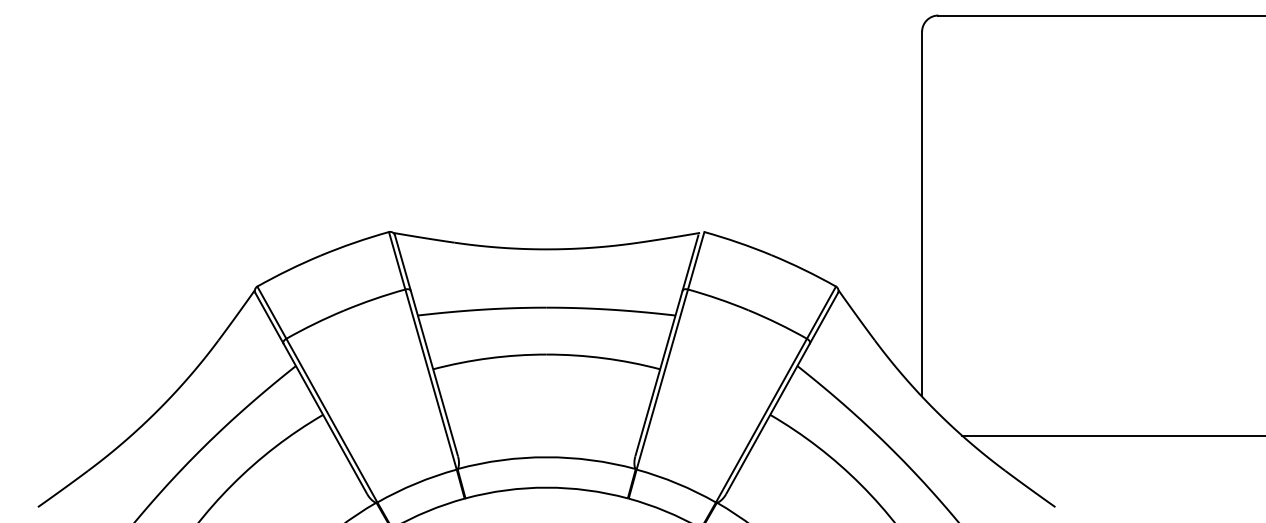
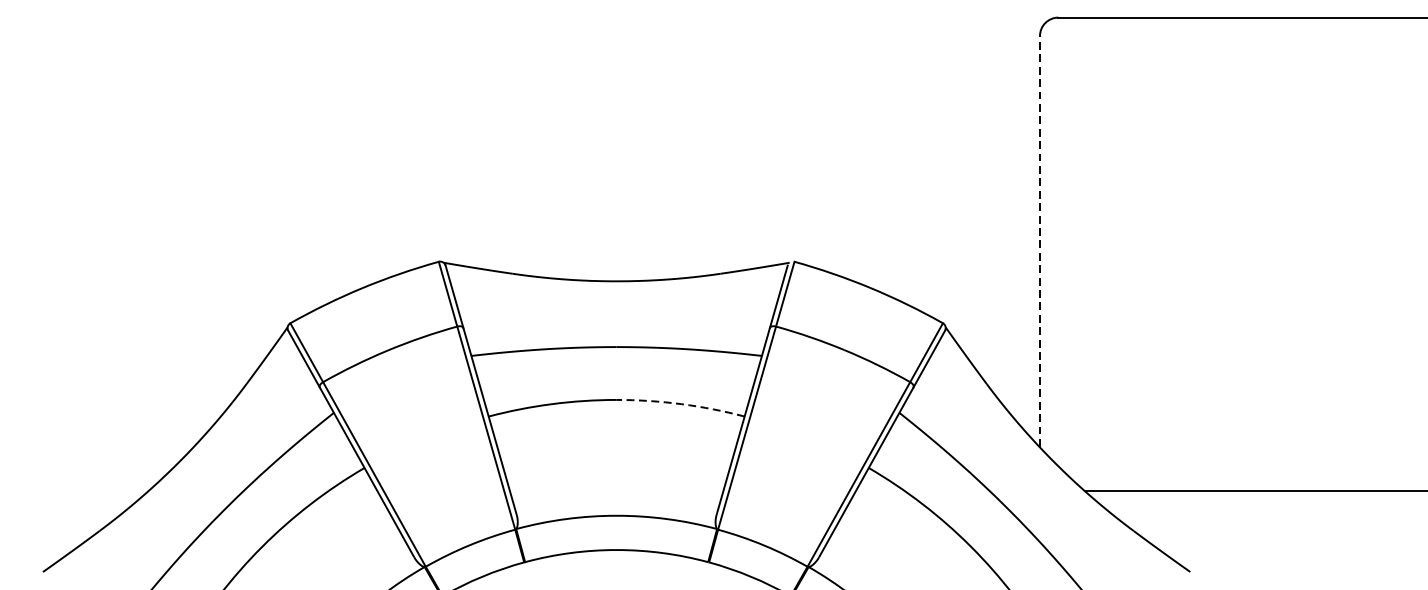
line: (922, 213) -> (1040, 240), solid -> dashed
arc: (603, 358) -> (680, 404), solid -> dashed

